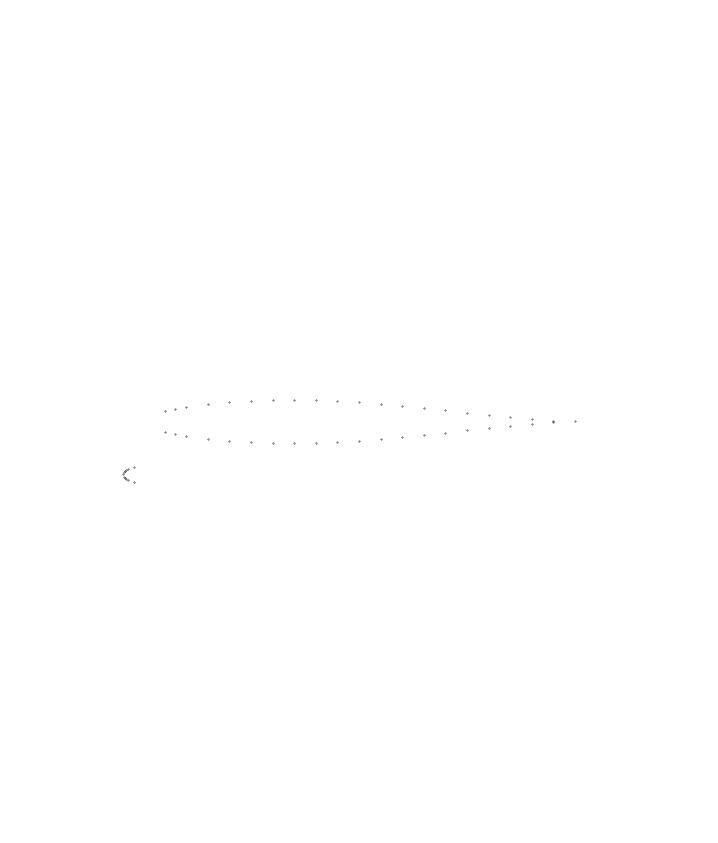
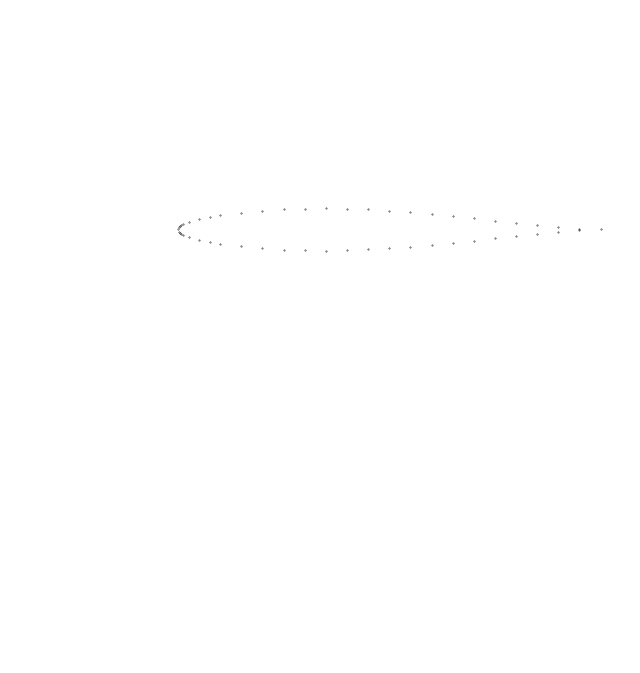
part: (128, 474) -> (183, 229), moved

